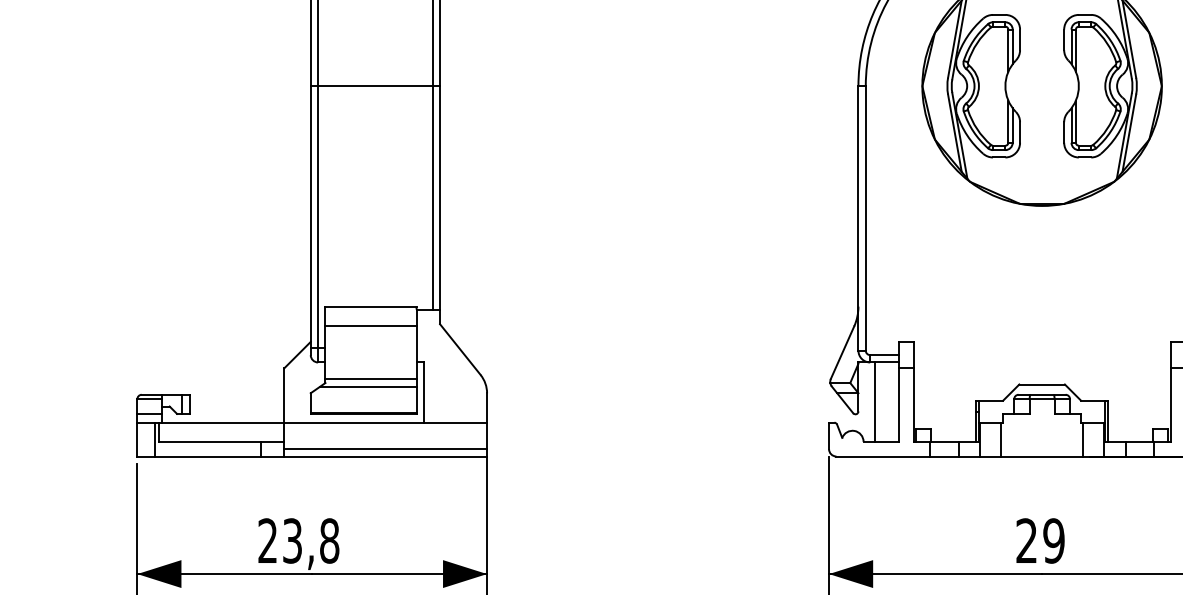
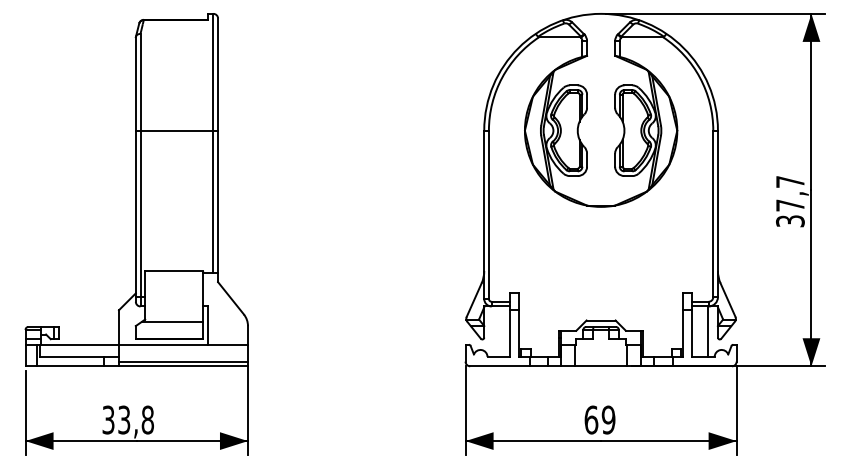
line: (371, 326) -> (174, 283), removed
line: (371, 378) -> (174, 316), removed
line: (874, 401) -> (494, 331), removed
text: (267, 540) -> (108, 419), 23,8 -> 33,8
text: (1027, 540) -> (591, 419), 29 -> 69

